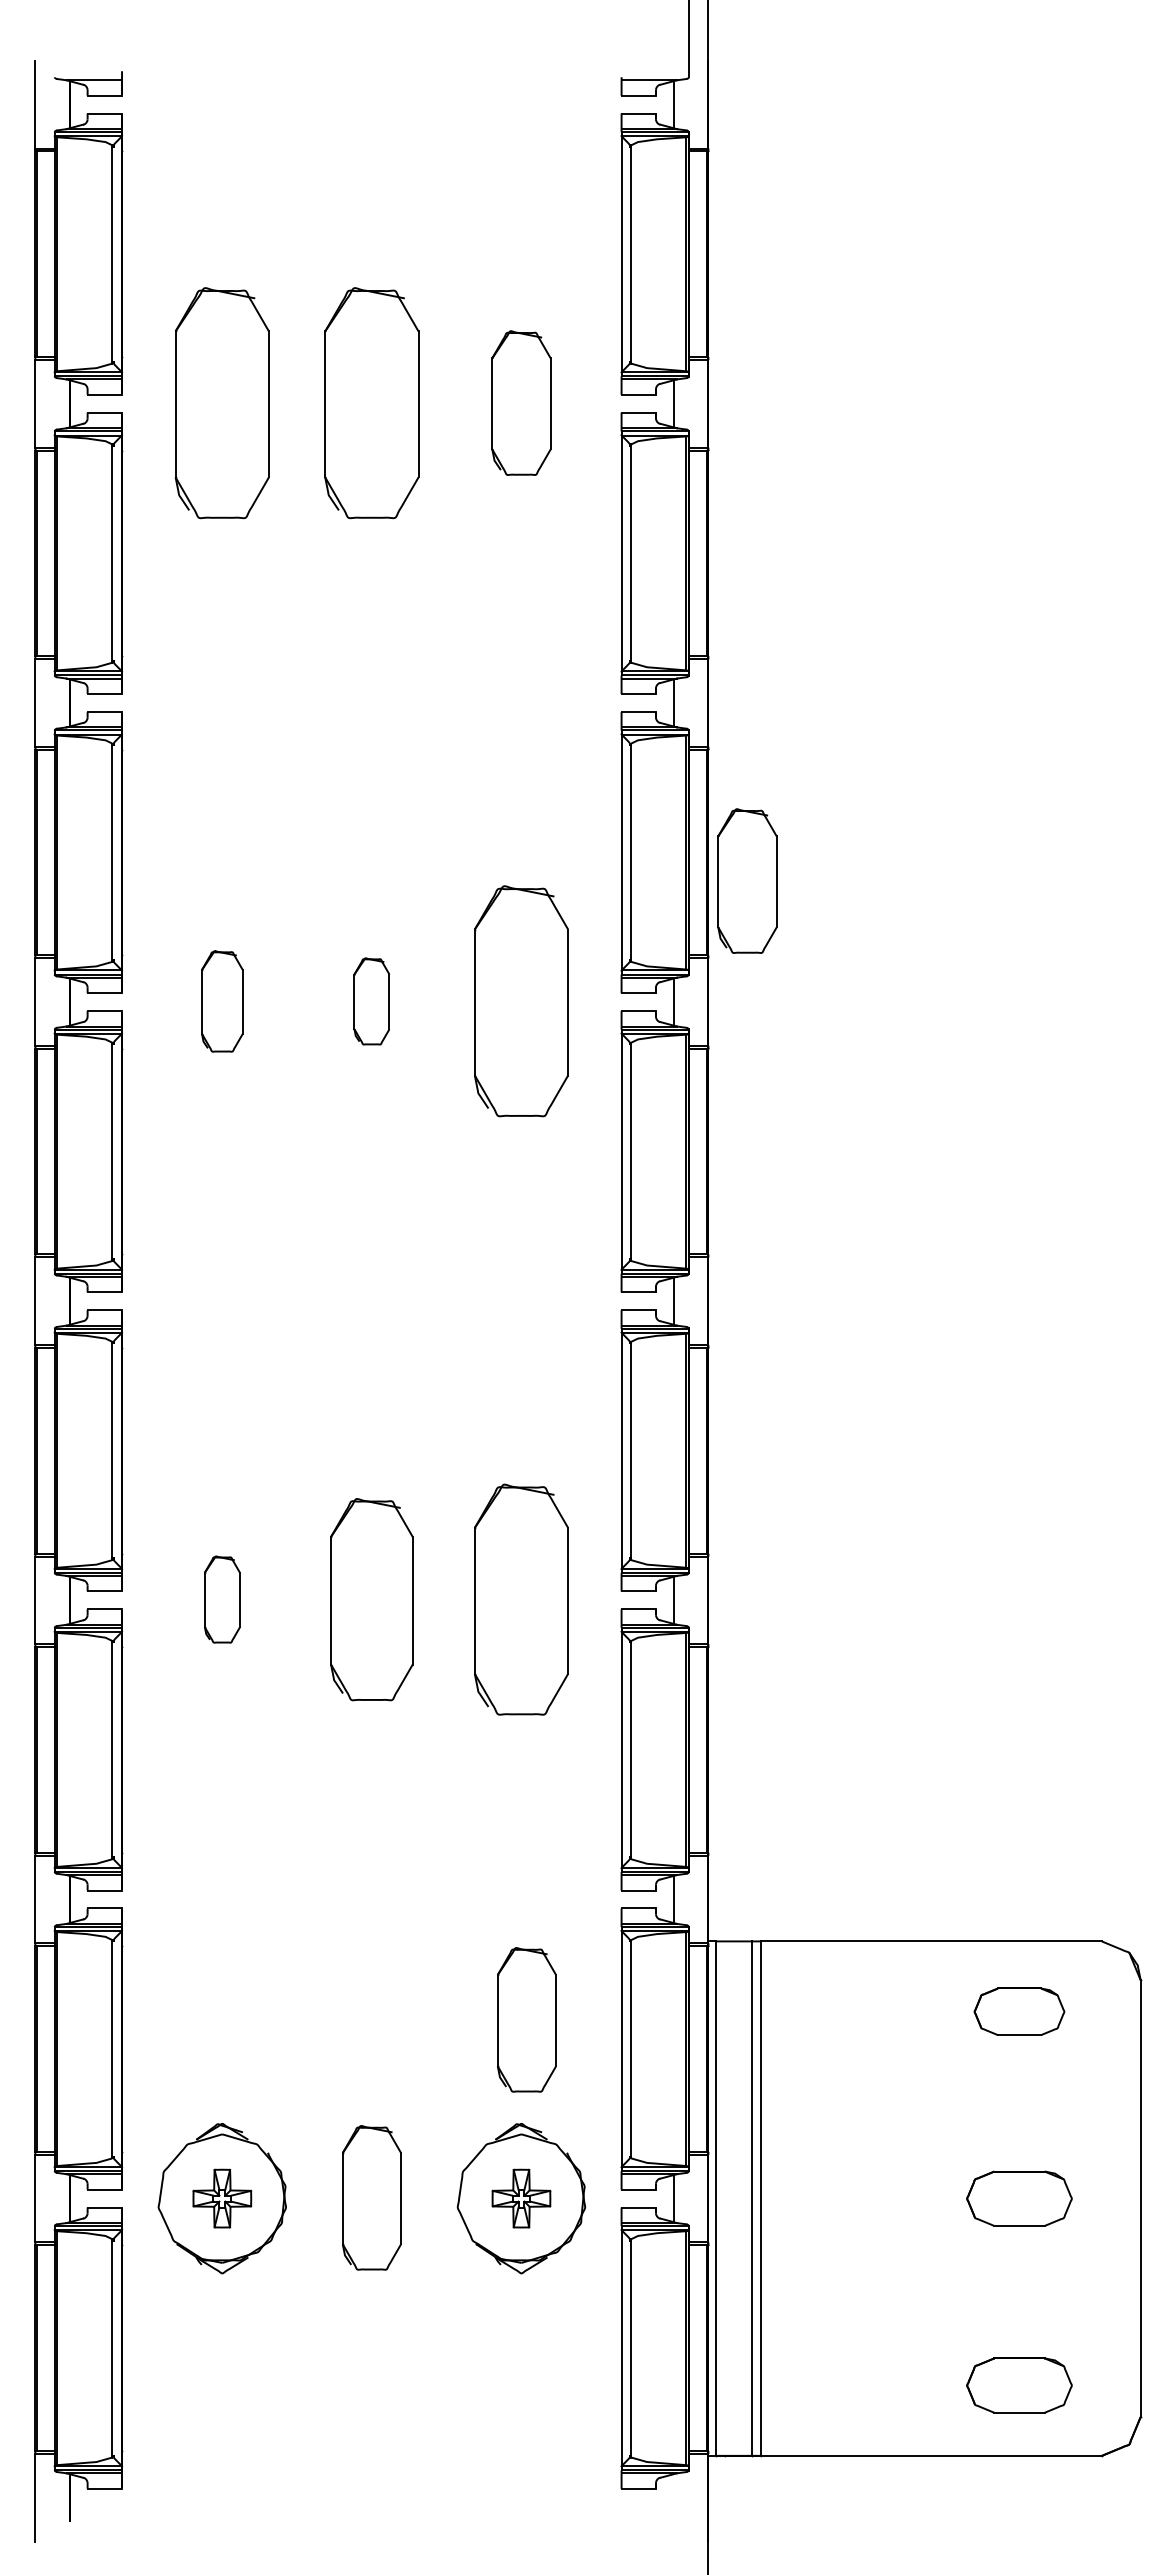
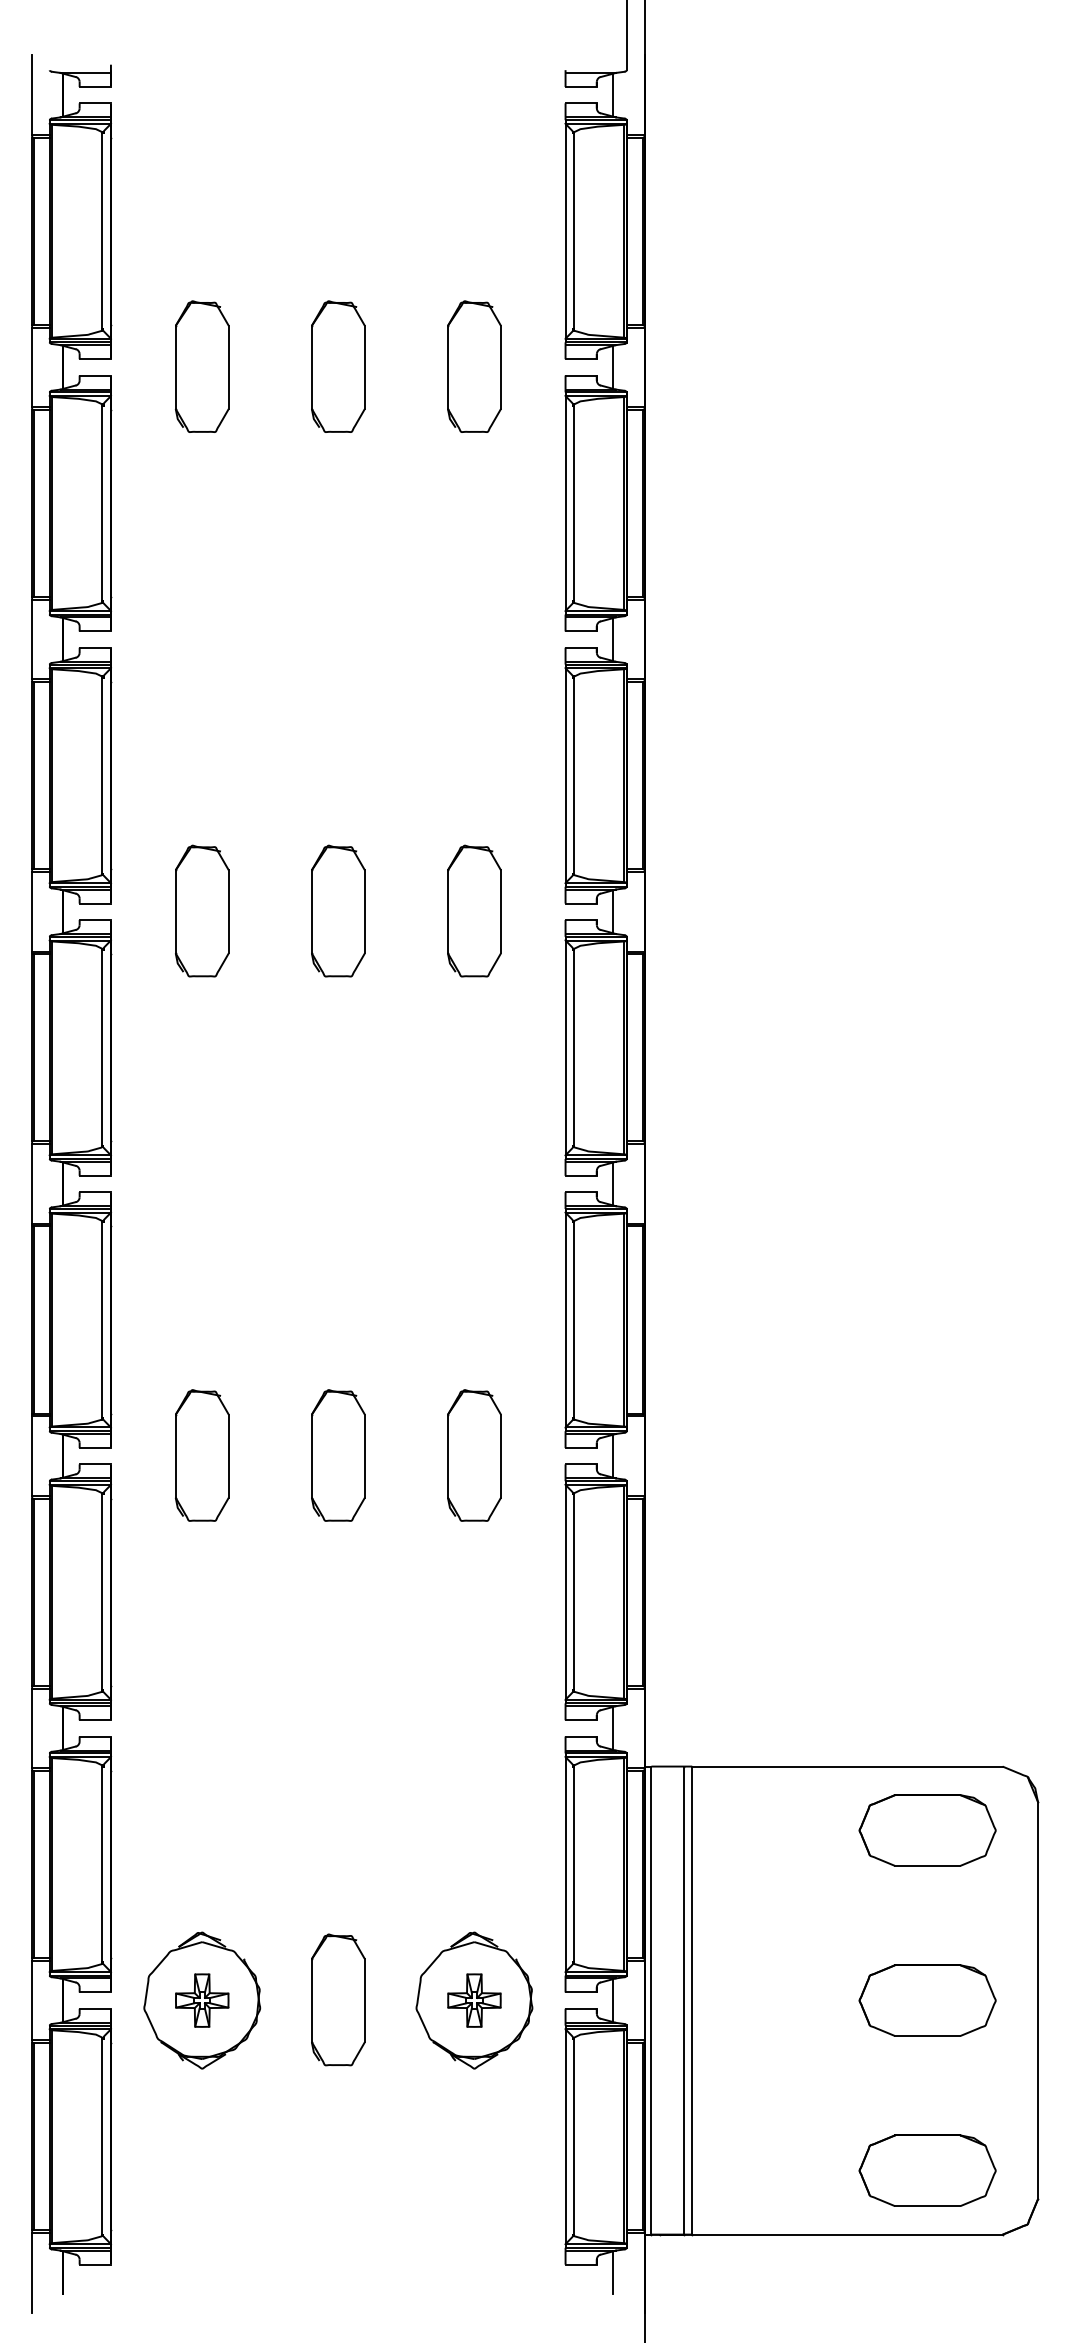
part: (222, 402) -> (202, 366), size x0.62
part: (371, 402) -> (337, 366), size x0.62
part: (747, 880) -> (680, 801), removed
part: (222, 1001) -> (202, 911), size x1.43
part: (371, 1001) -> (337, 911), size x1.67
part: (521, 1001) -> (474, 911), size x0.62
part: (222, 1599) -> (202, 1455), size x1.67
part: (371, 1599) -> (337, 1455), size x0.71
part: (521, 1599) -> (474, 1455), size x0.62
part: (1019, 2011) -> (927, 1830), size x1.67
part: (526, 2019) -> (479, 1837), removed
part: (1019, 2198) -> (927, 2000), size x1.43
part: (1019, 2385) -> (927, 2170), size x1.43
line: (674, 2497) -> (613, 2272), added

